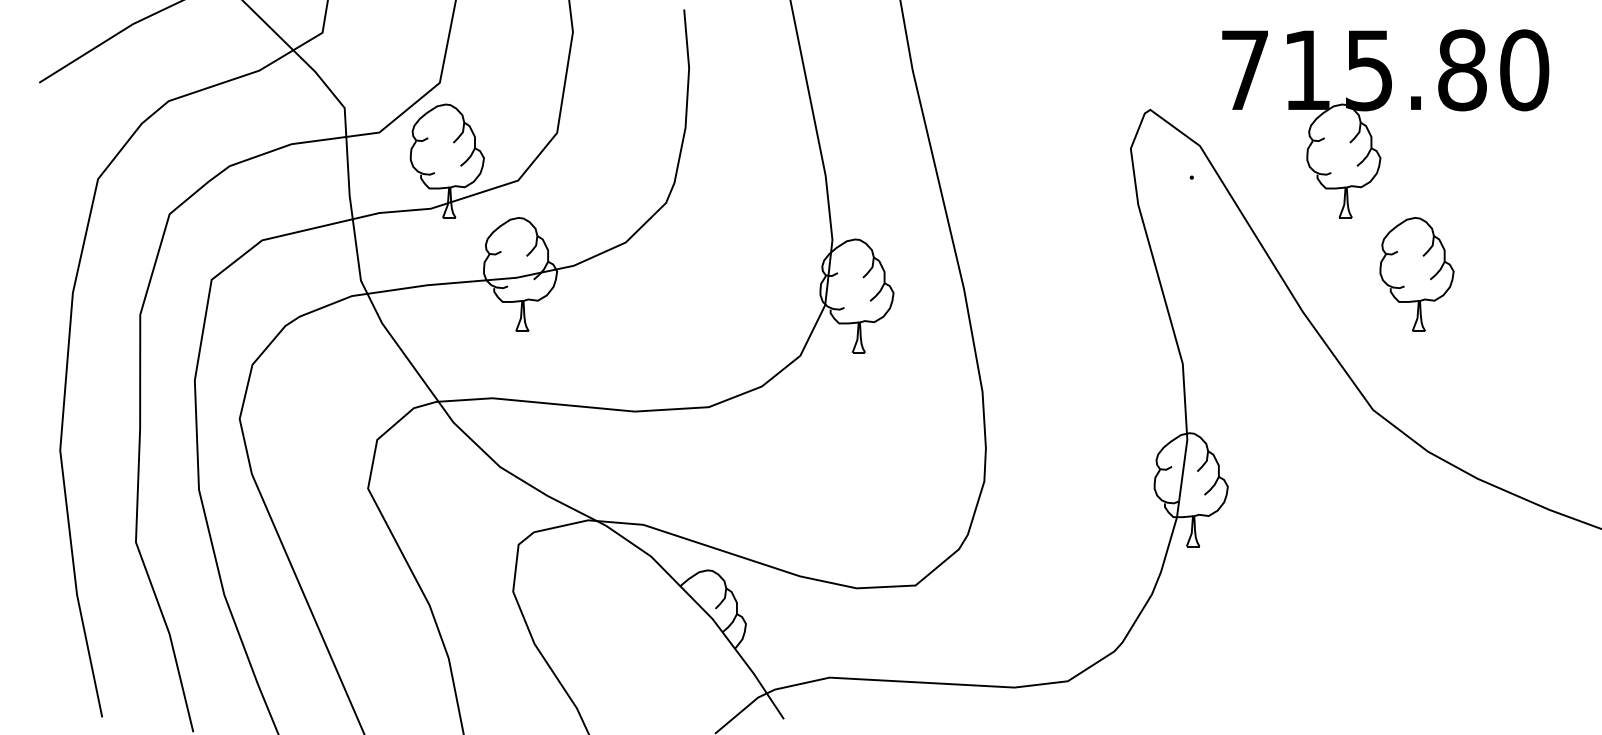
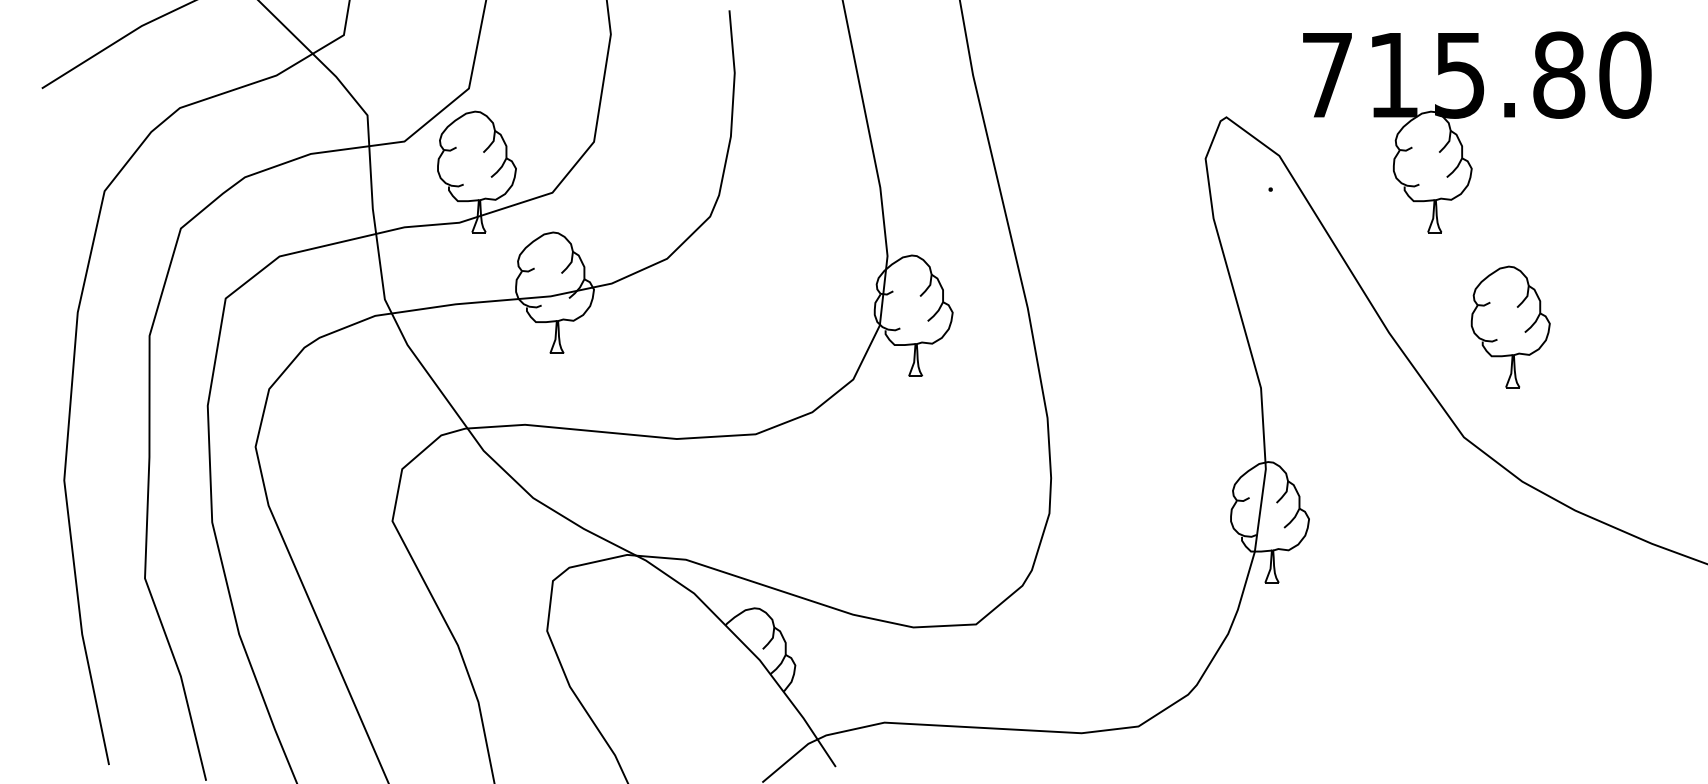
part: (1416, 274) -> (1510, 326), moved

